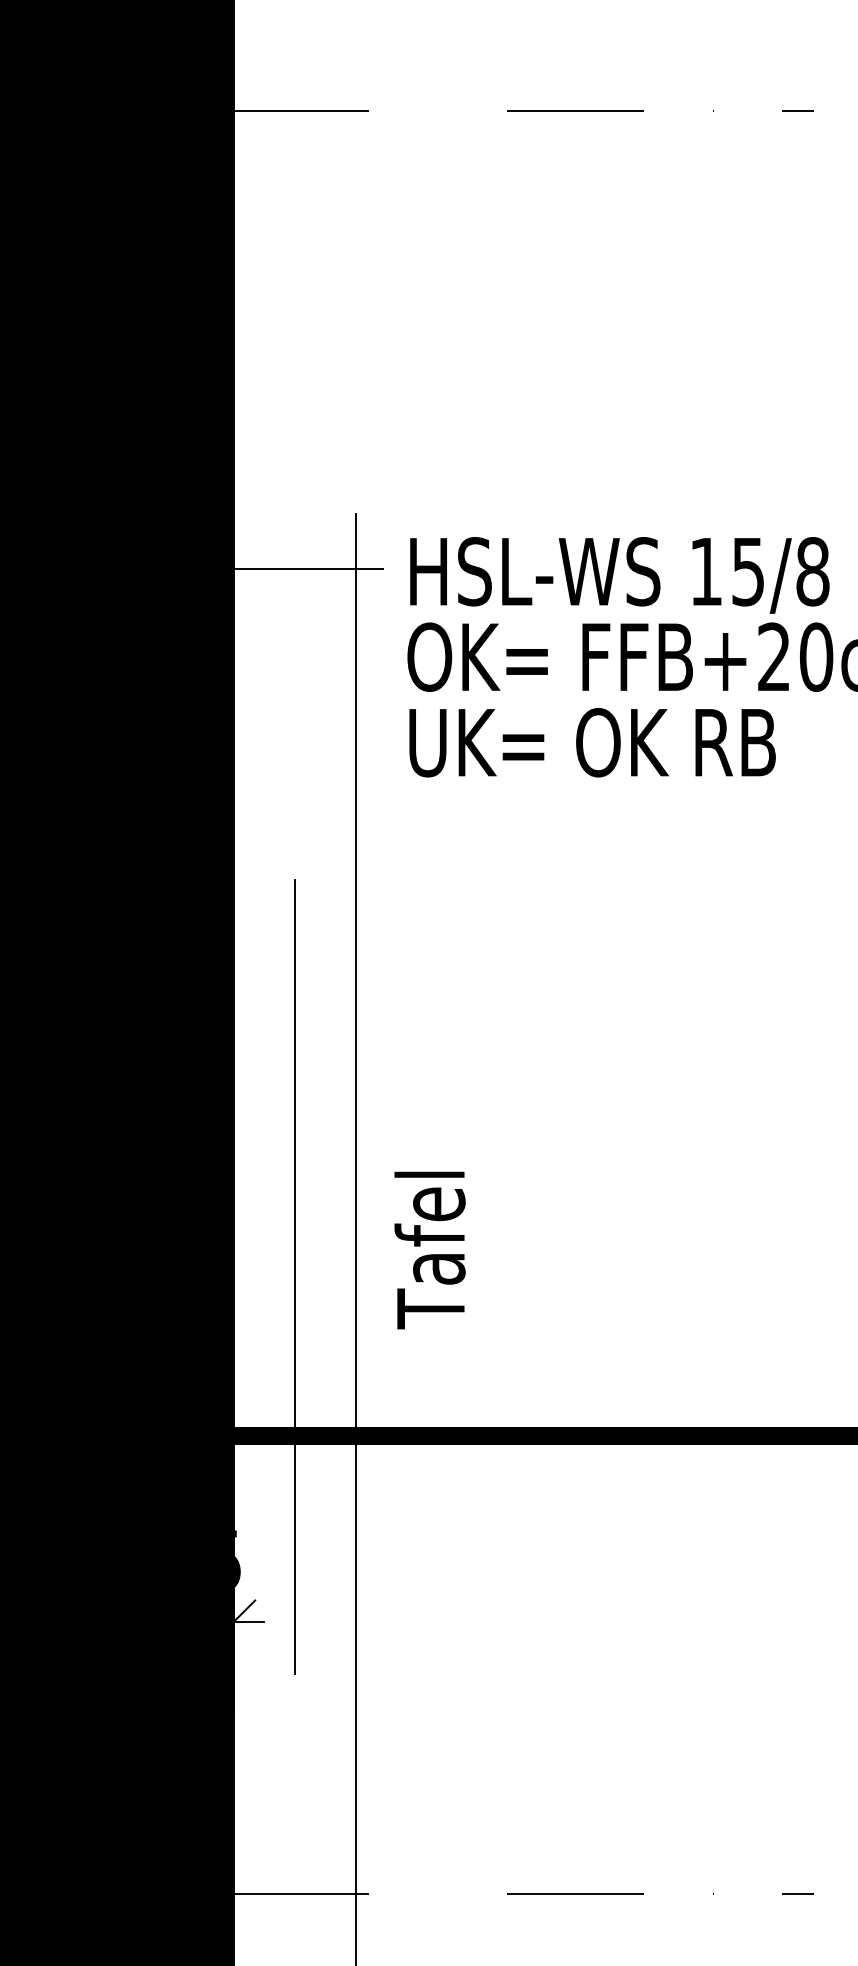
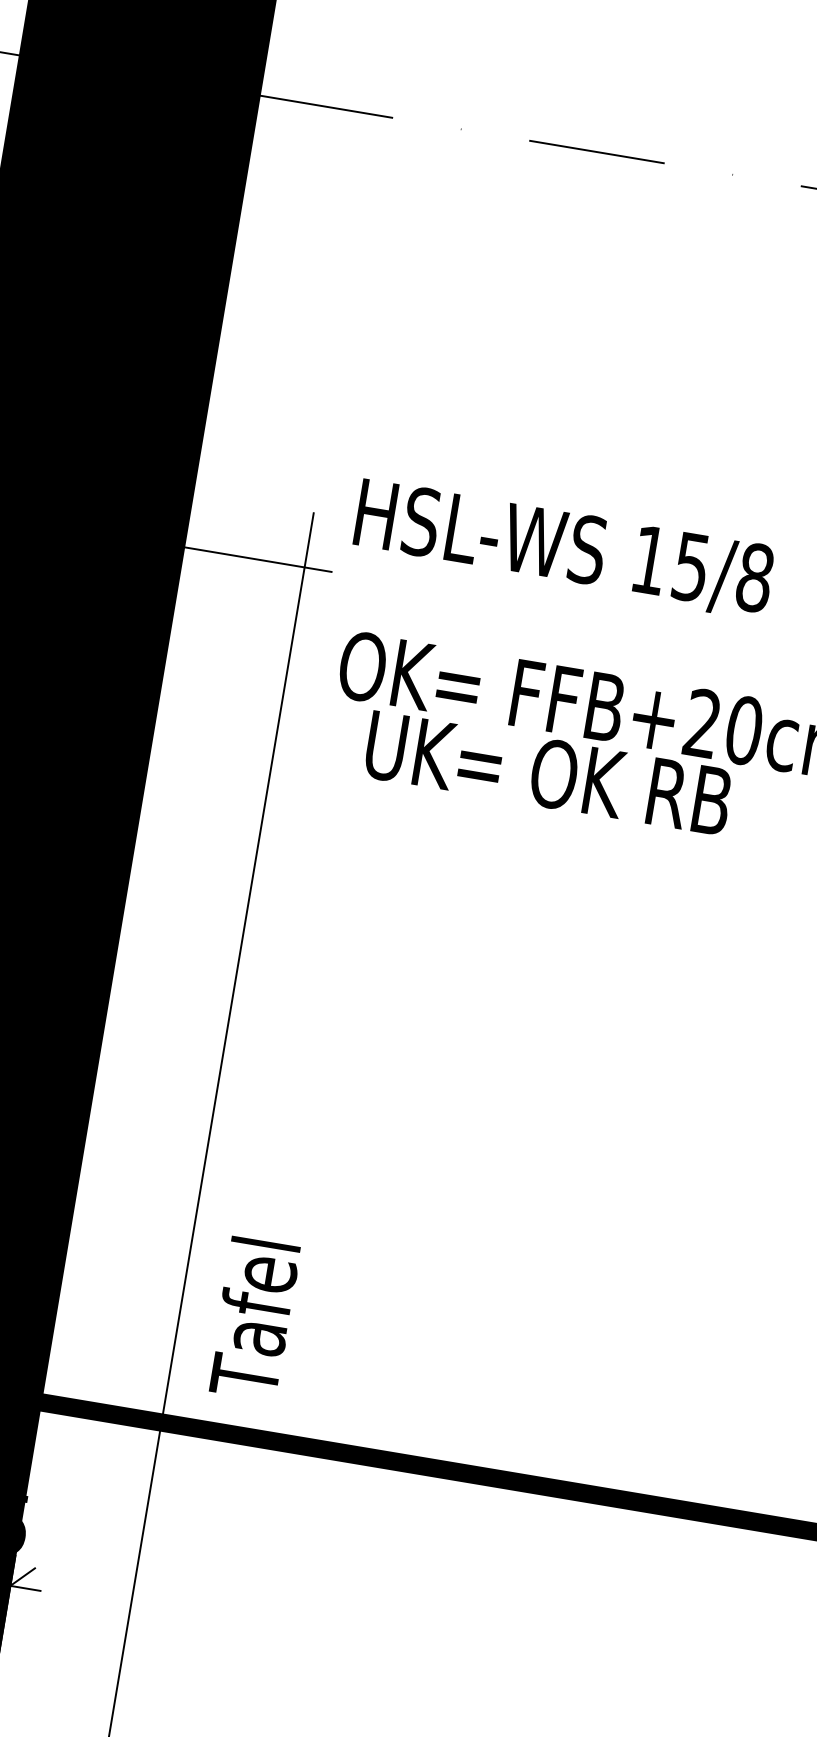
text: (619, 575) -> (563, 549), moved
text: (592, 742) -> (548, 773), moved
text: (429, 1250) -> (253, 1318), moved
line: (294, 1276) -> (127, 1255), removed

